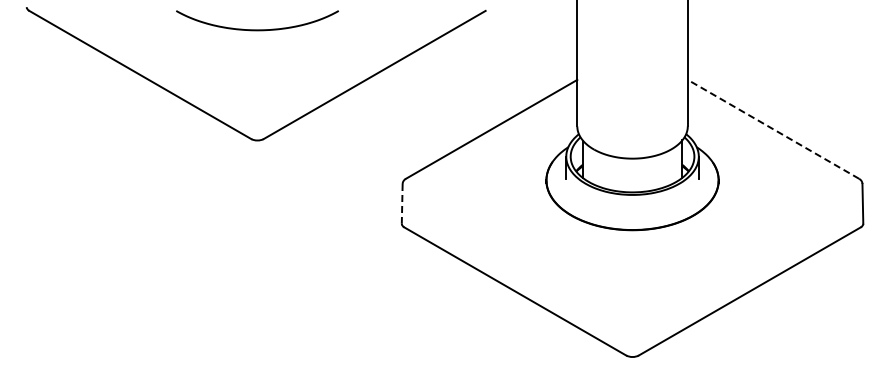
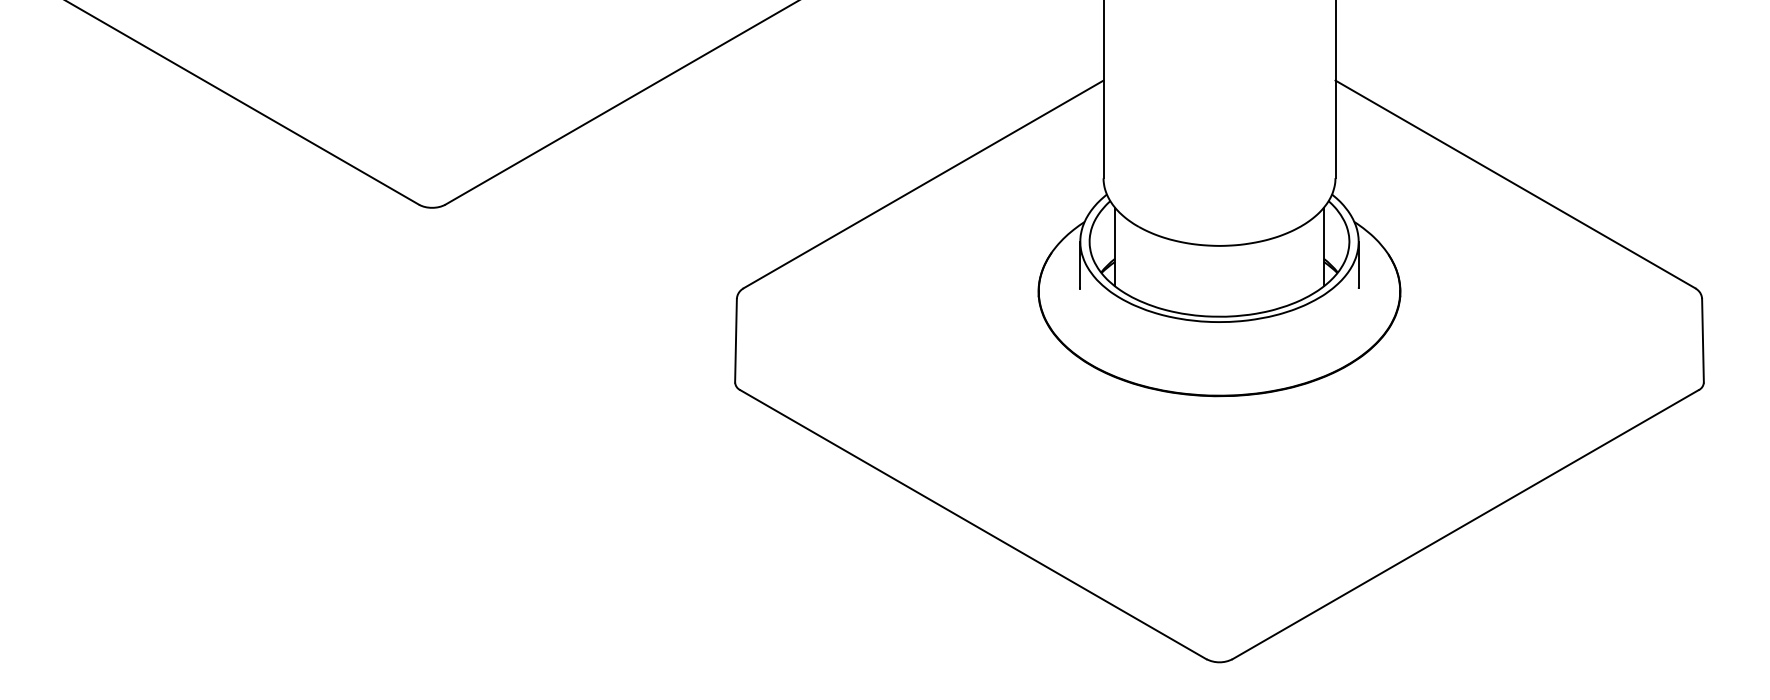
line: (773, 129) -> (1515, 184), dashed -> solid
line: (402, 203) -> (736, 340), dashed -> solid

